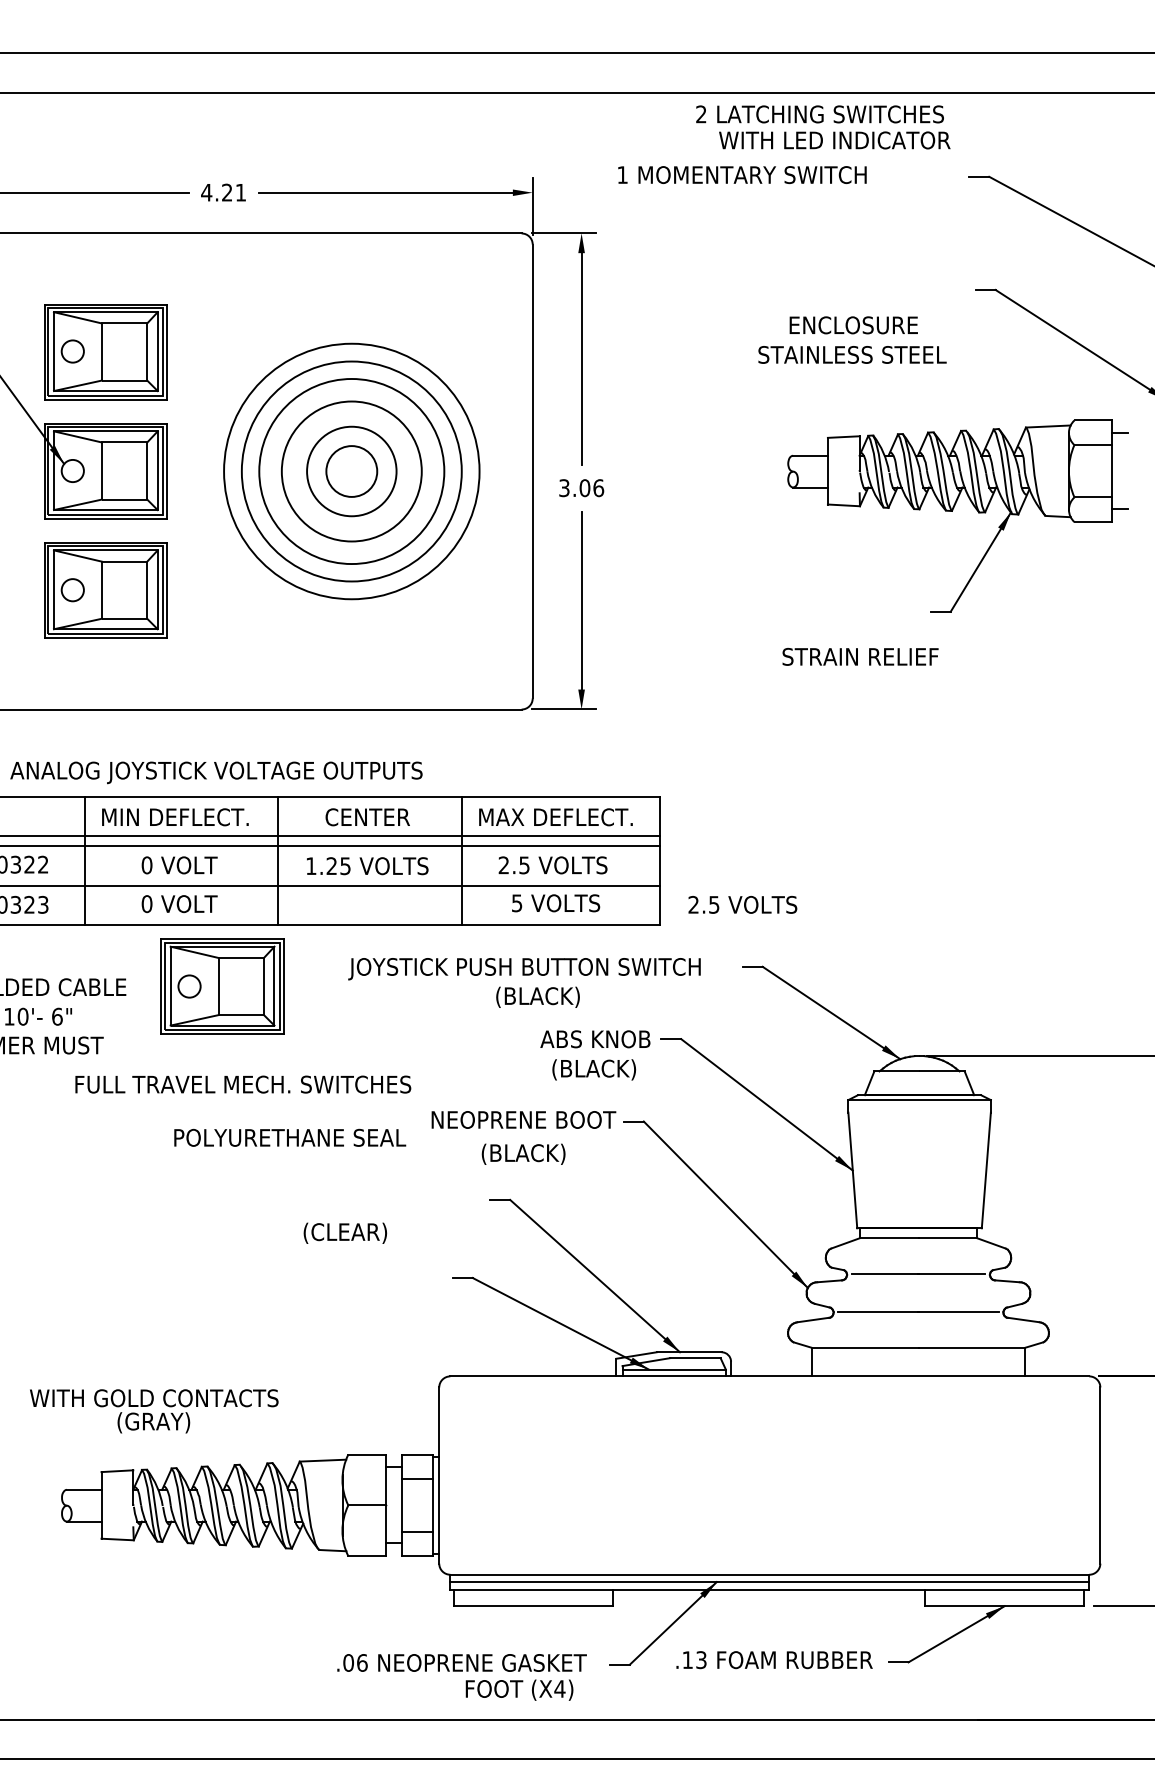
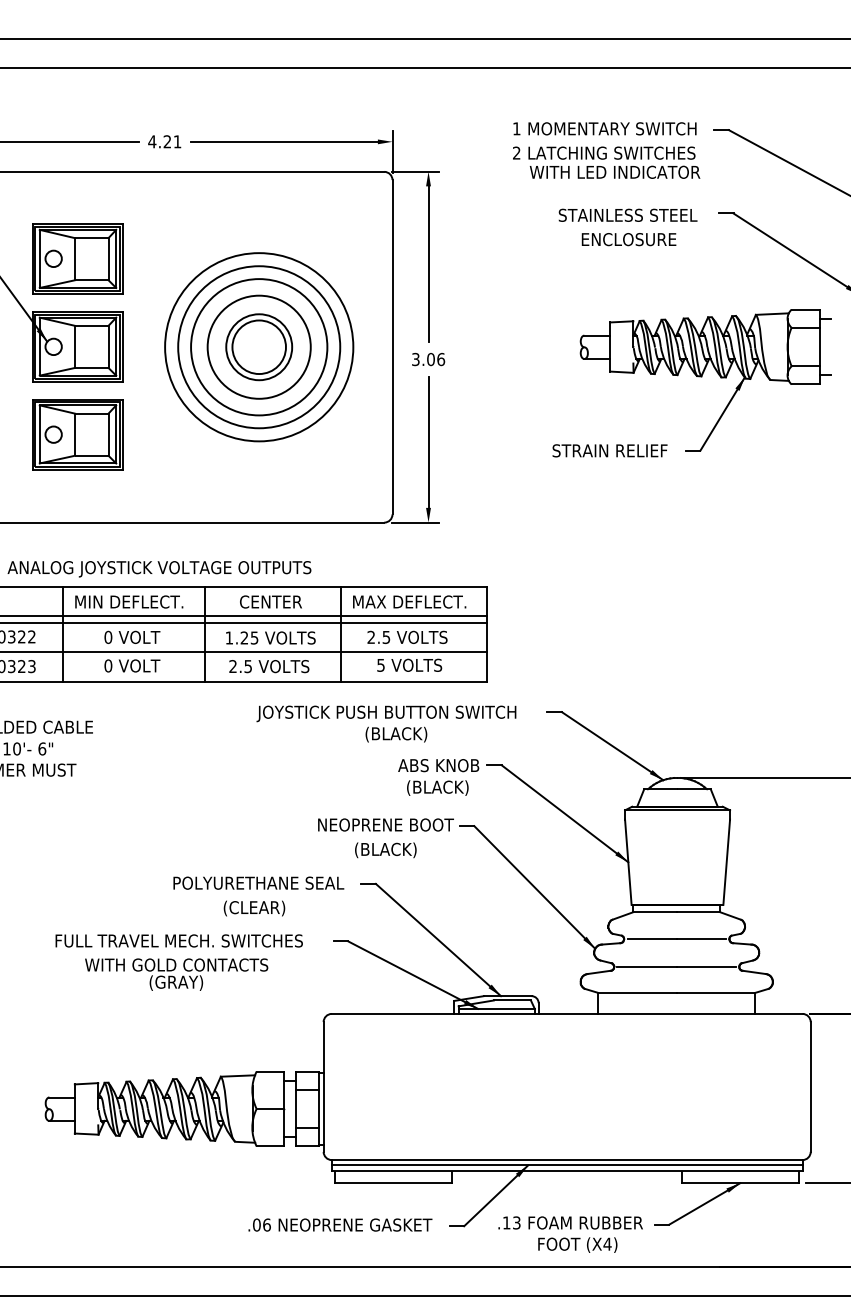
text: (823, 127) -> (606, 162), moved
text: (741, 174) -> (604, 128), moved
text: (851, 353) -> (627, 214), moved
circle: (352, 471) -> (259, 347), size x1.43
text: (859, 656) -> (609, 450), moved
text: (743, 904) -> (269, 666), moved
part: (221, 986) -> (163, 726), removed
text: (242, 1083) -> (178, 940), moved
text: (289, 1136) -> (258, 882), moved
text: (154, 1411) -> (176, 974), moved
text: (519, 1689) -> (577, 1244), moved

